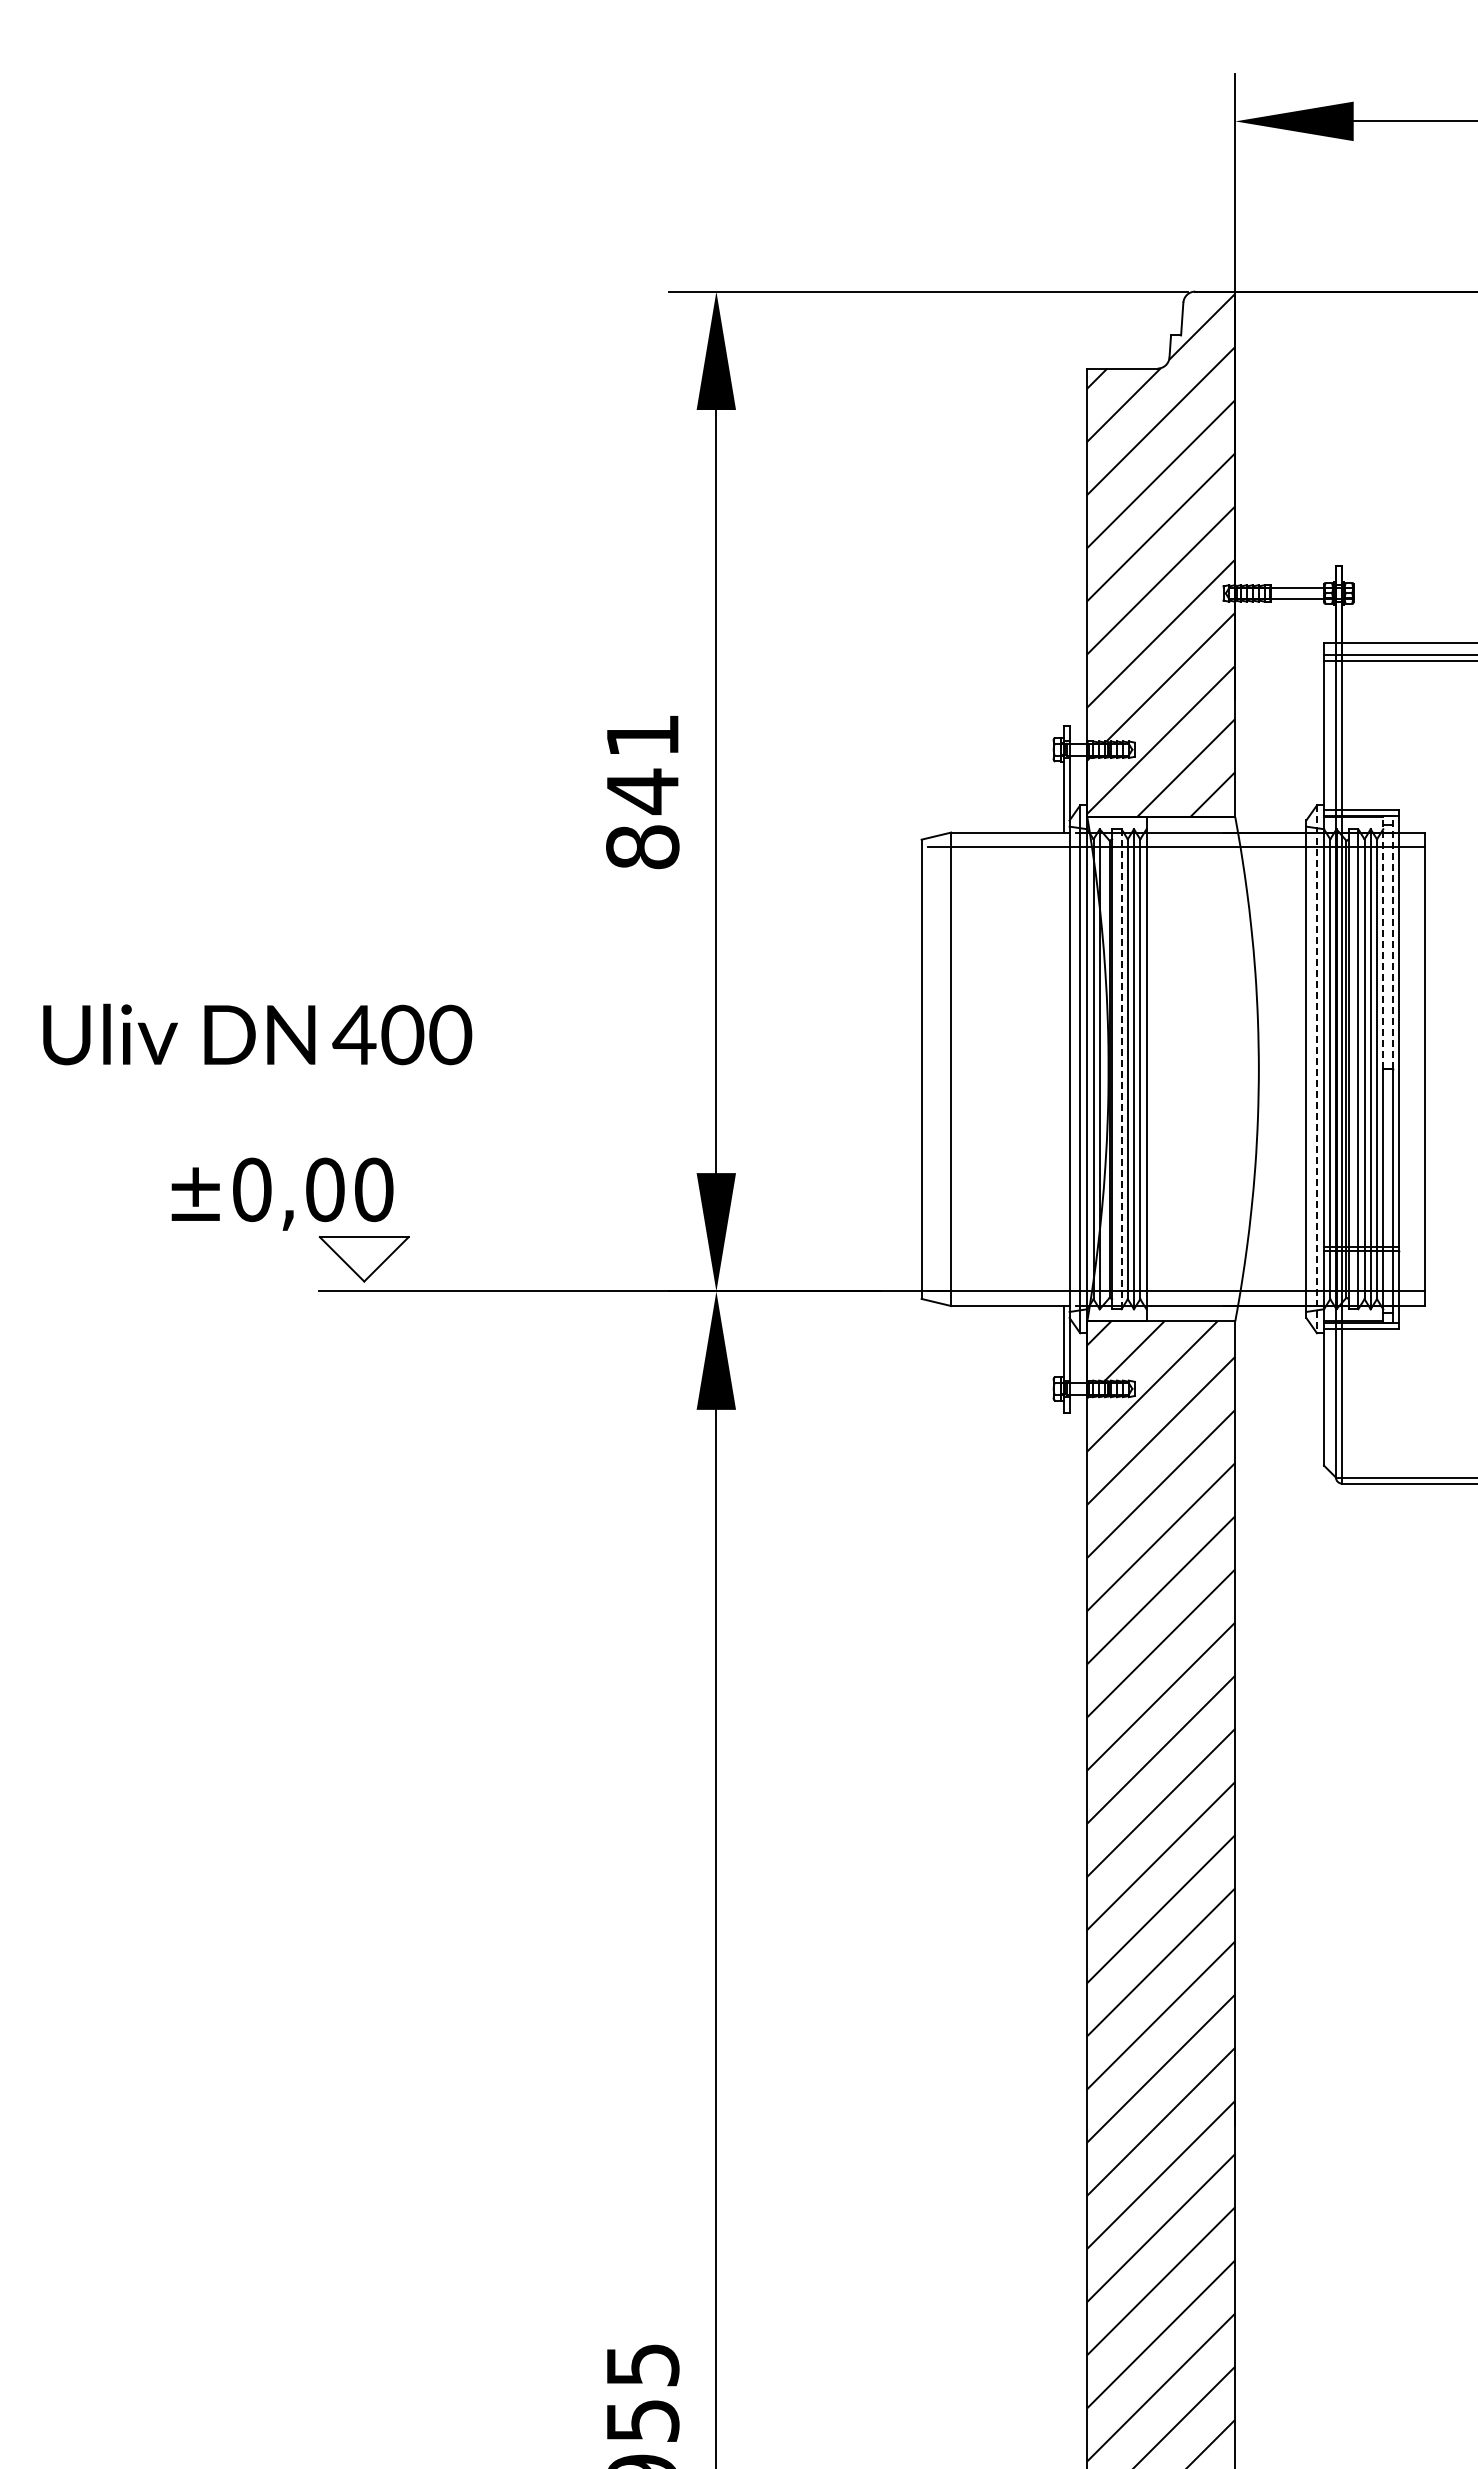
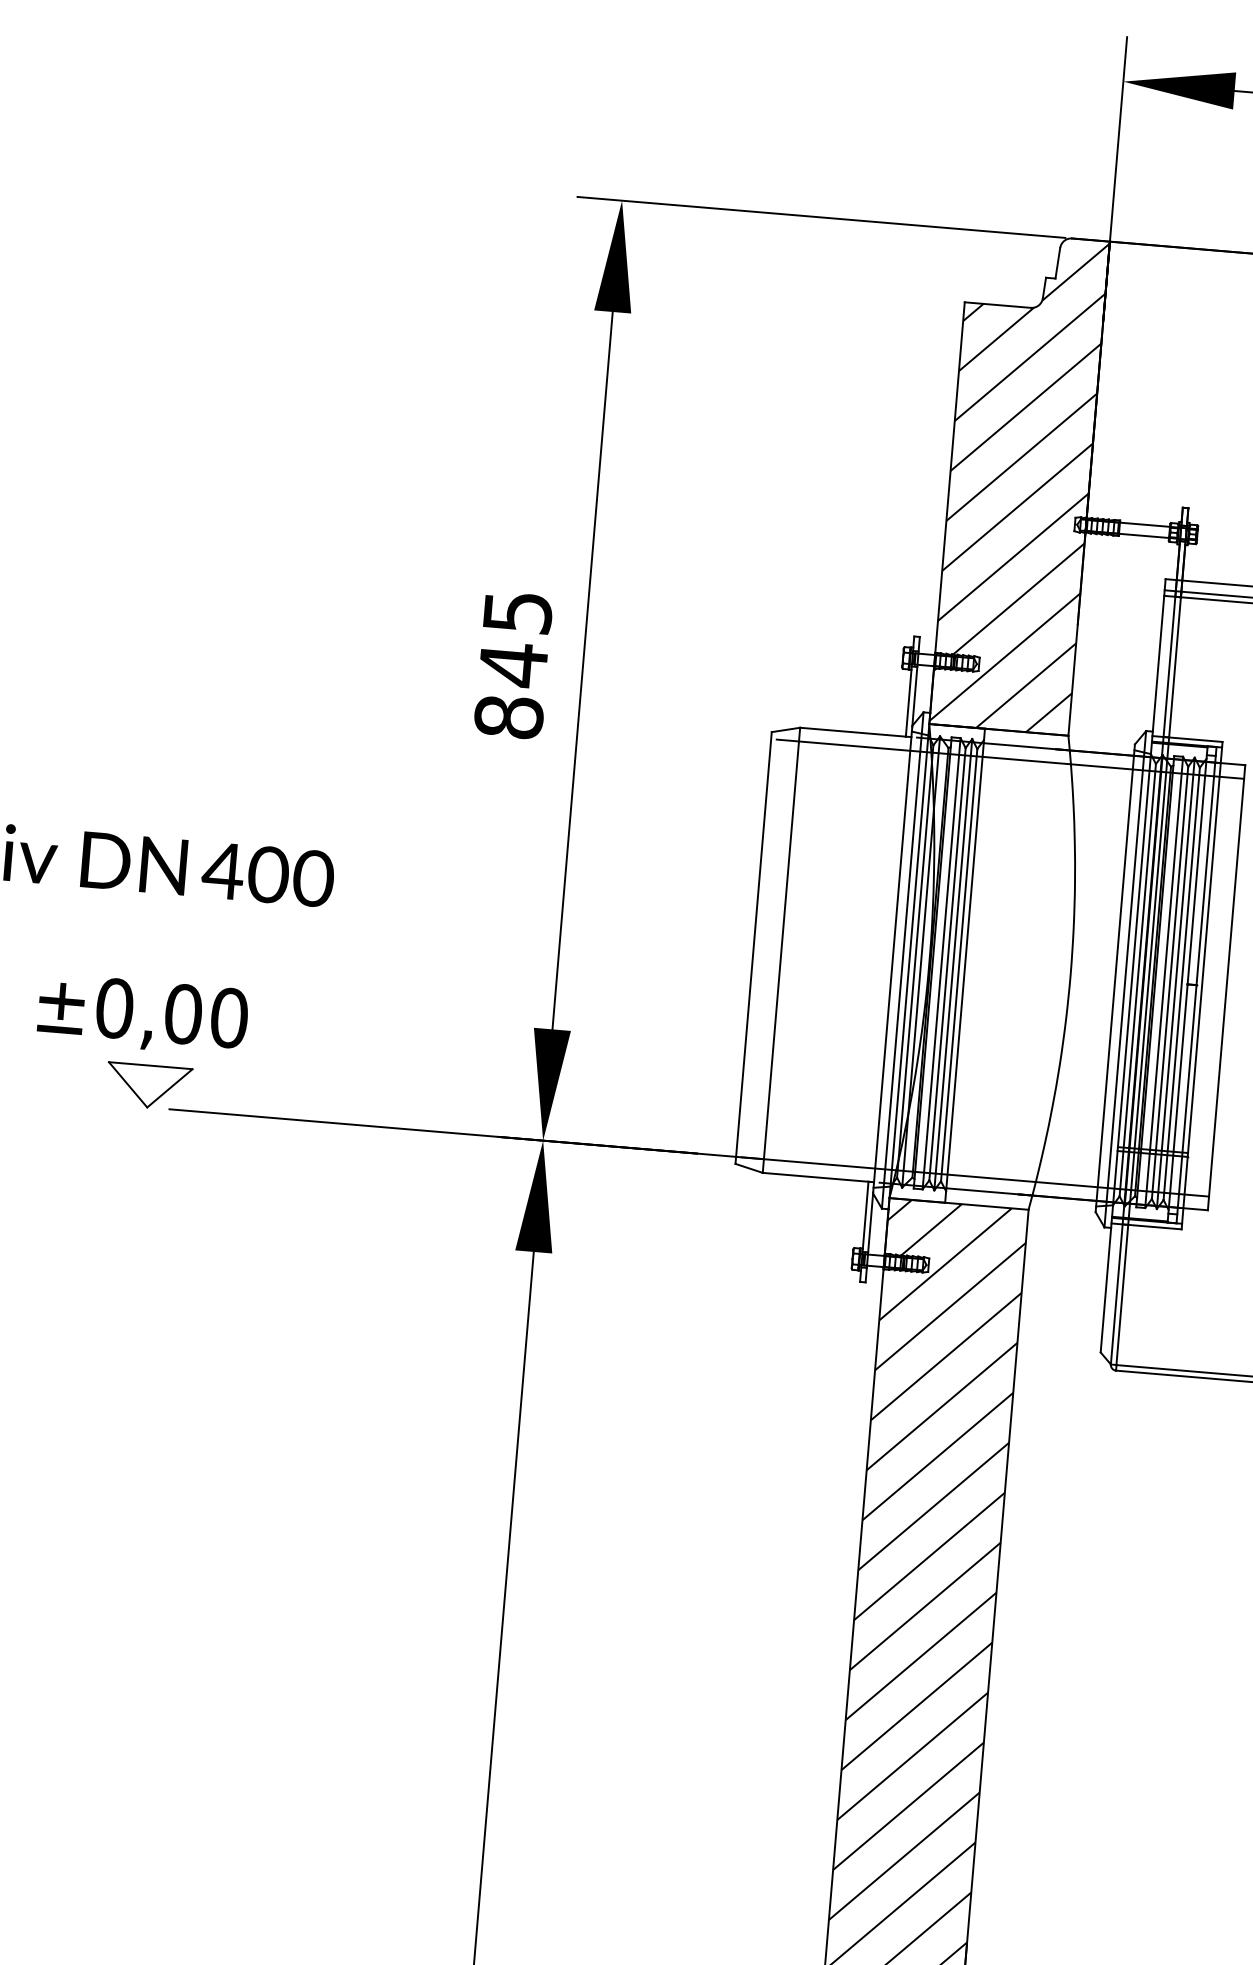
text: (643, 735) -> (518, 612), 841 -> 845
line: (1383, 942) -> (1197, 865), dashed -> solid
line: (1392, 942) -> (1206, 865), dashed -> solid
line: (1121, 1069) -> (941, 963), dashed -> solid
line: (1317, 1069) -> (1125, 979), dashed -> solid
part: (363, 1259) -> (148, 1086), moved

